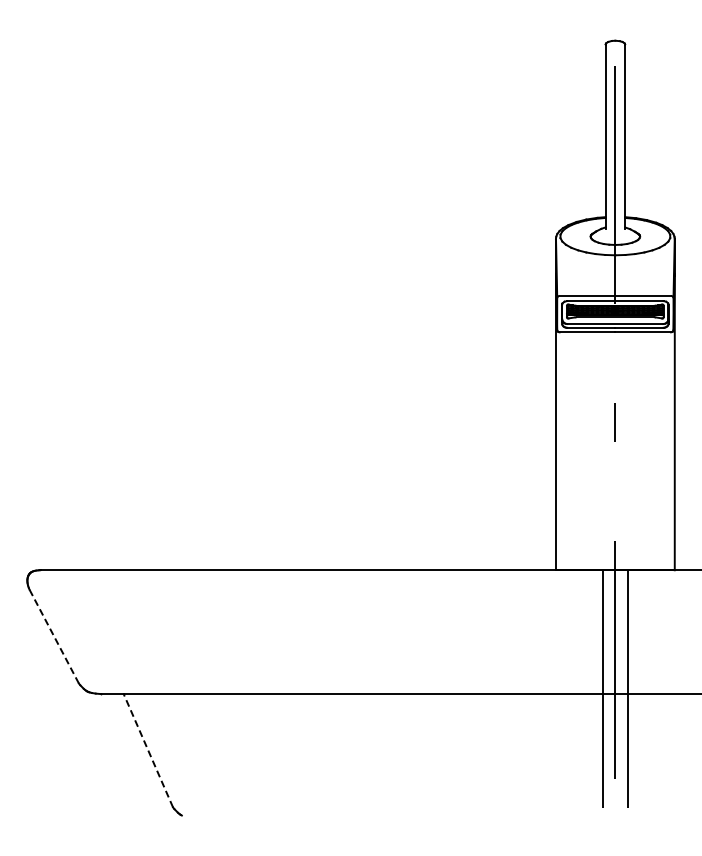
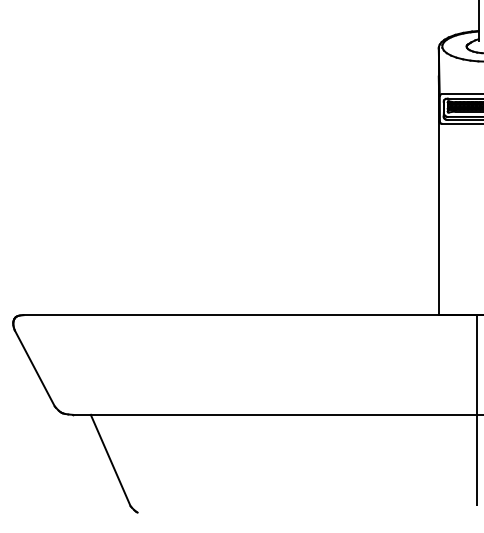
line: (53, 636) -> (34, 368), dashed -> solid
line: (148, 750) -> (110, 460), dashed -> solid

